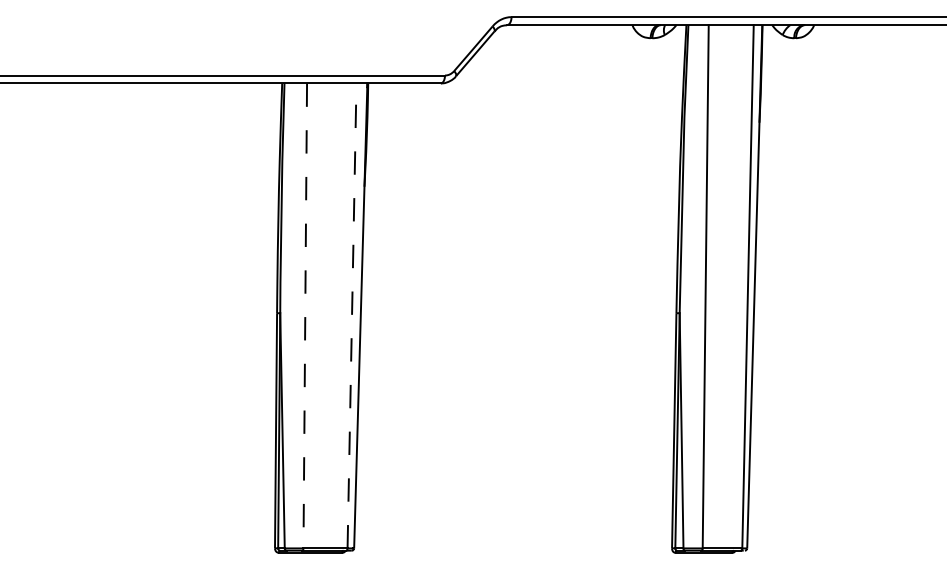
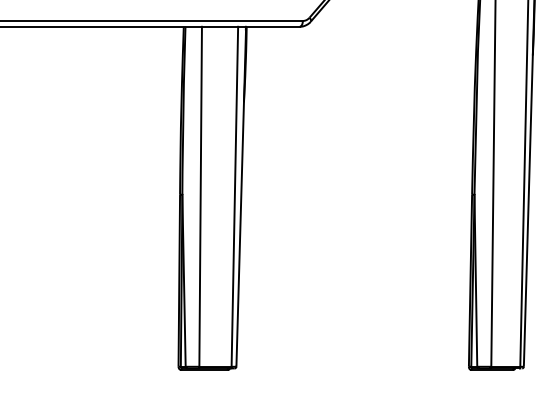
line: (352, 315) -> (235, 196), dashed -> solid
line: (305, 316) -> (200, 197), dashed -> solid

